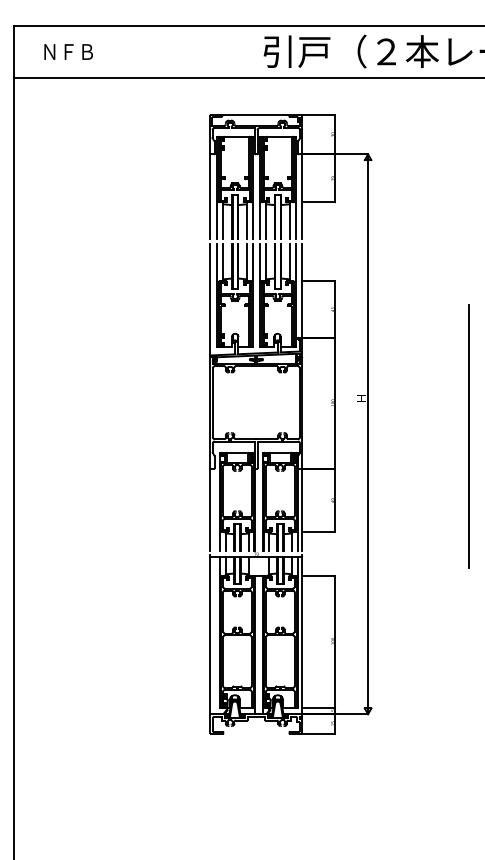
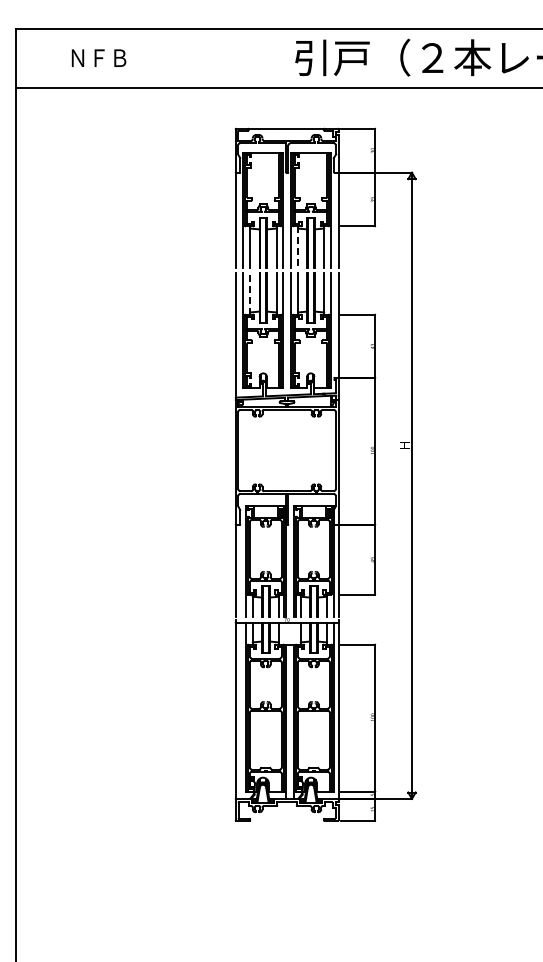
text: (68, 51) -> (98, 57), moved
line: (265, 221) -> (297, 247), solid -> dashed
line: (223, 263) -> (250, 294), solid -> dashed
line: (468, 435) -> (524, 487), removed

